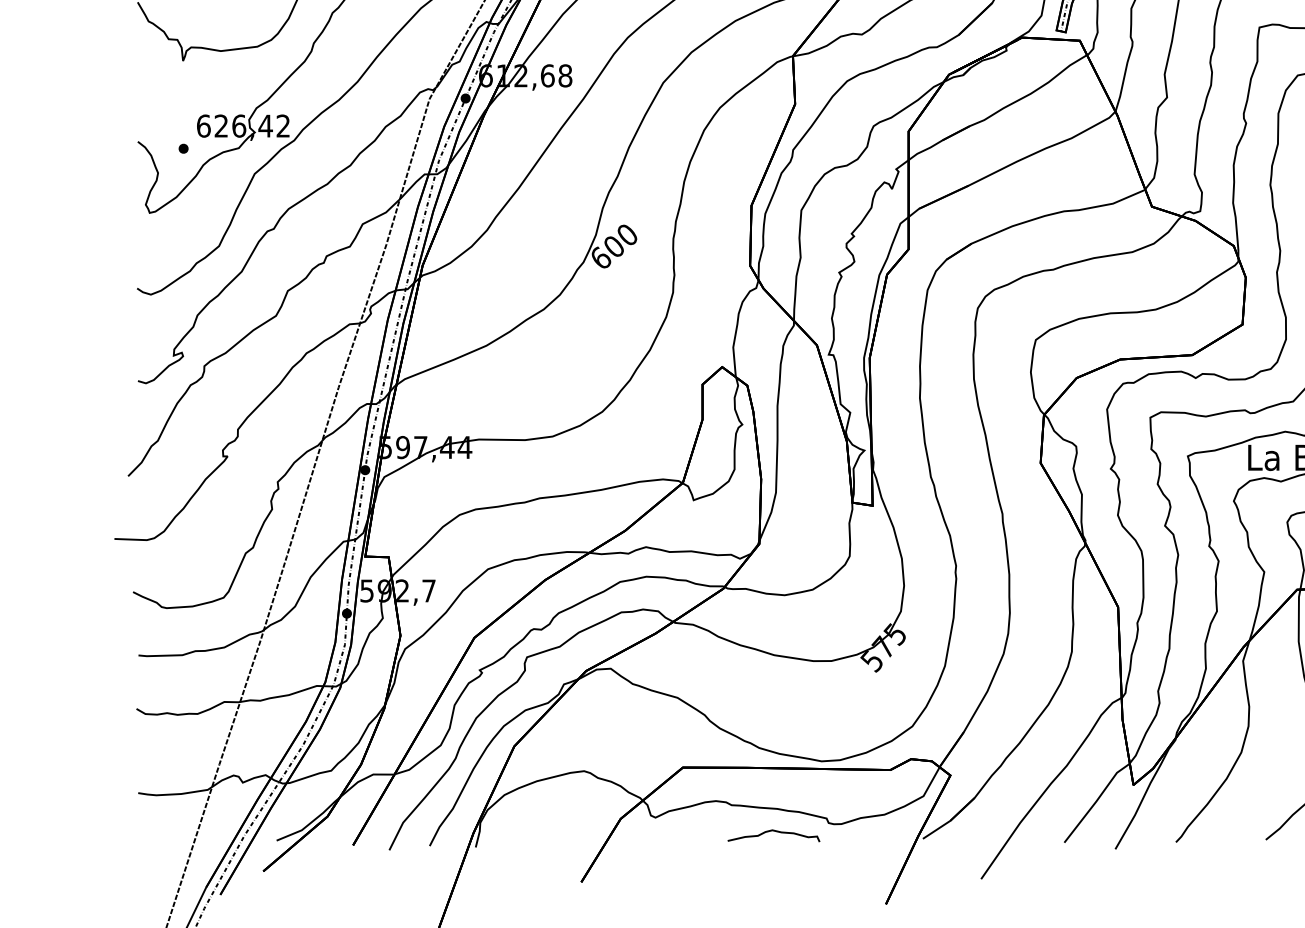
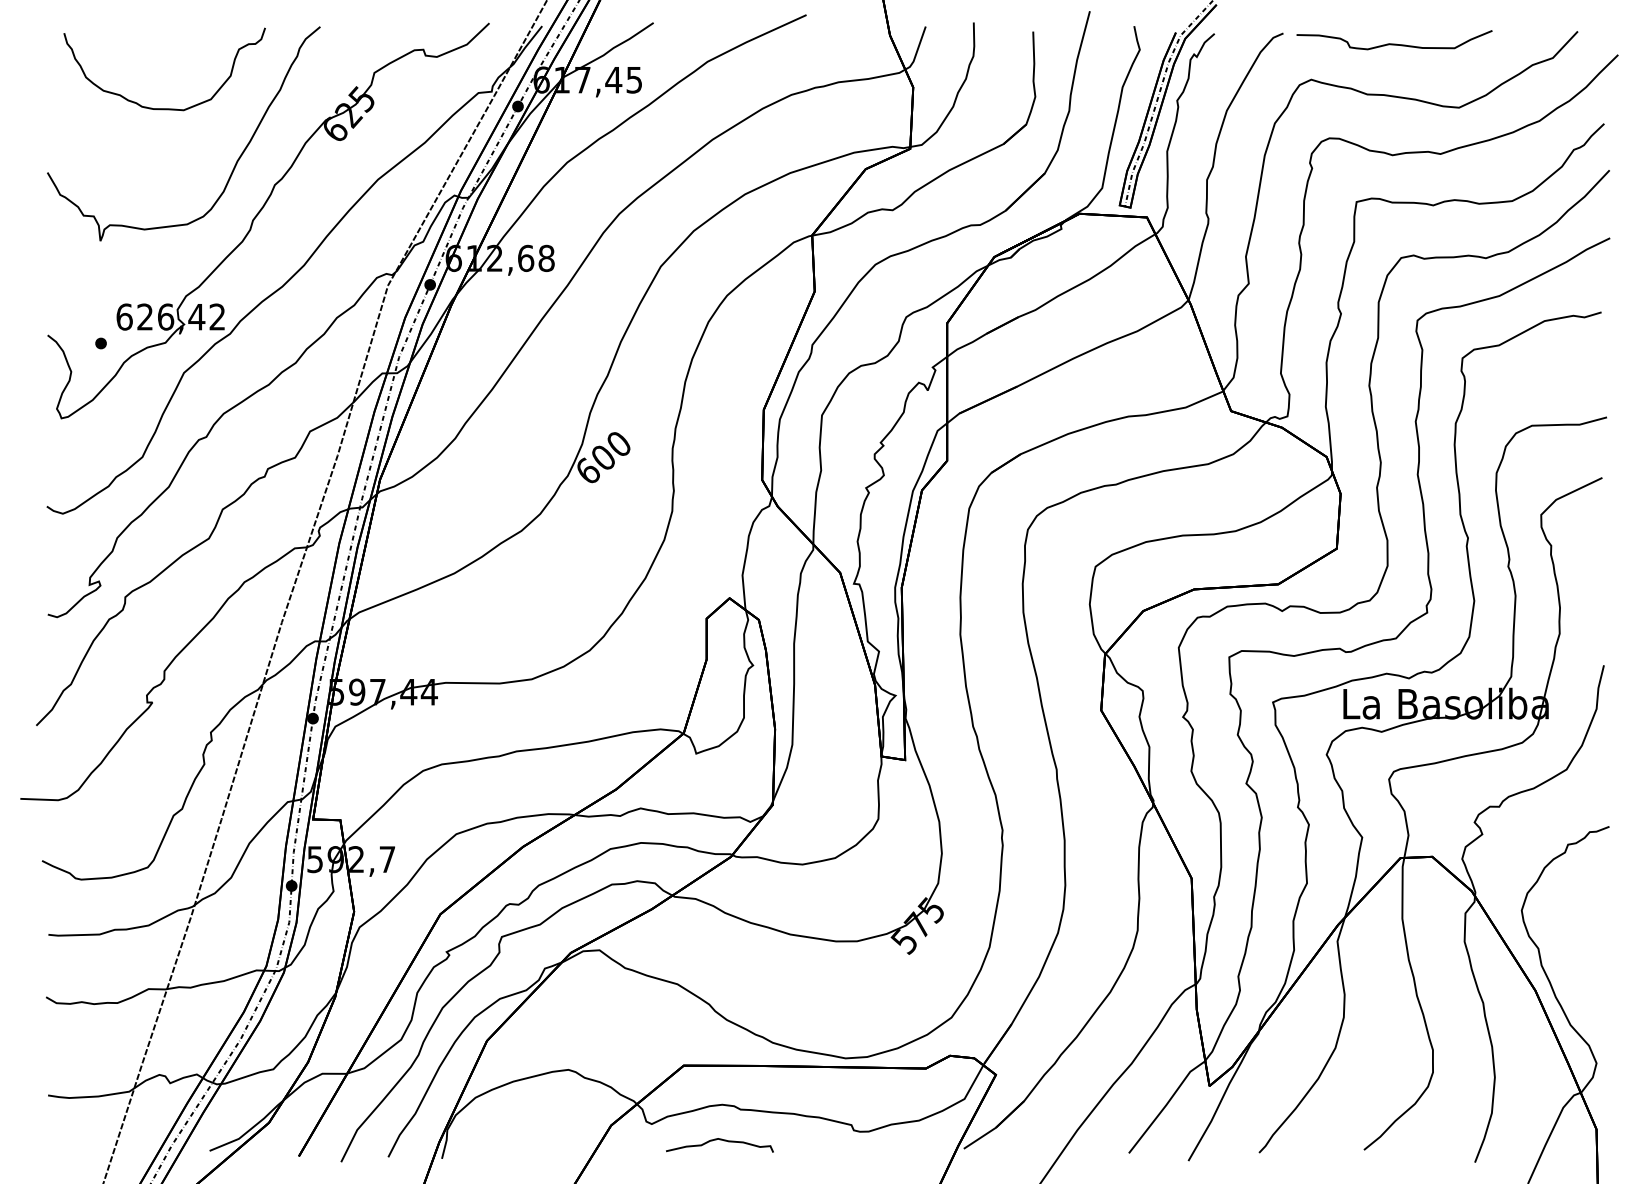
curve: (773, 831) -> (719, 1140), moved

